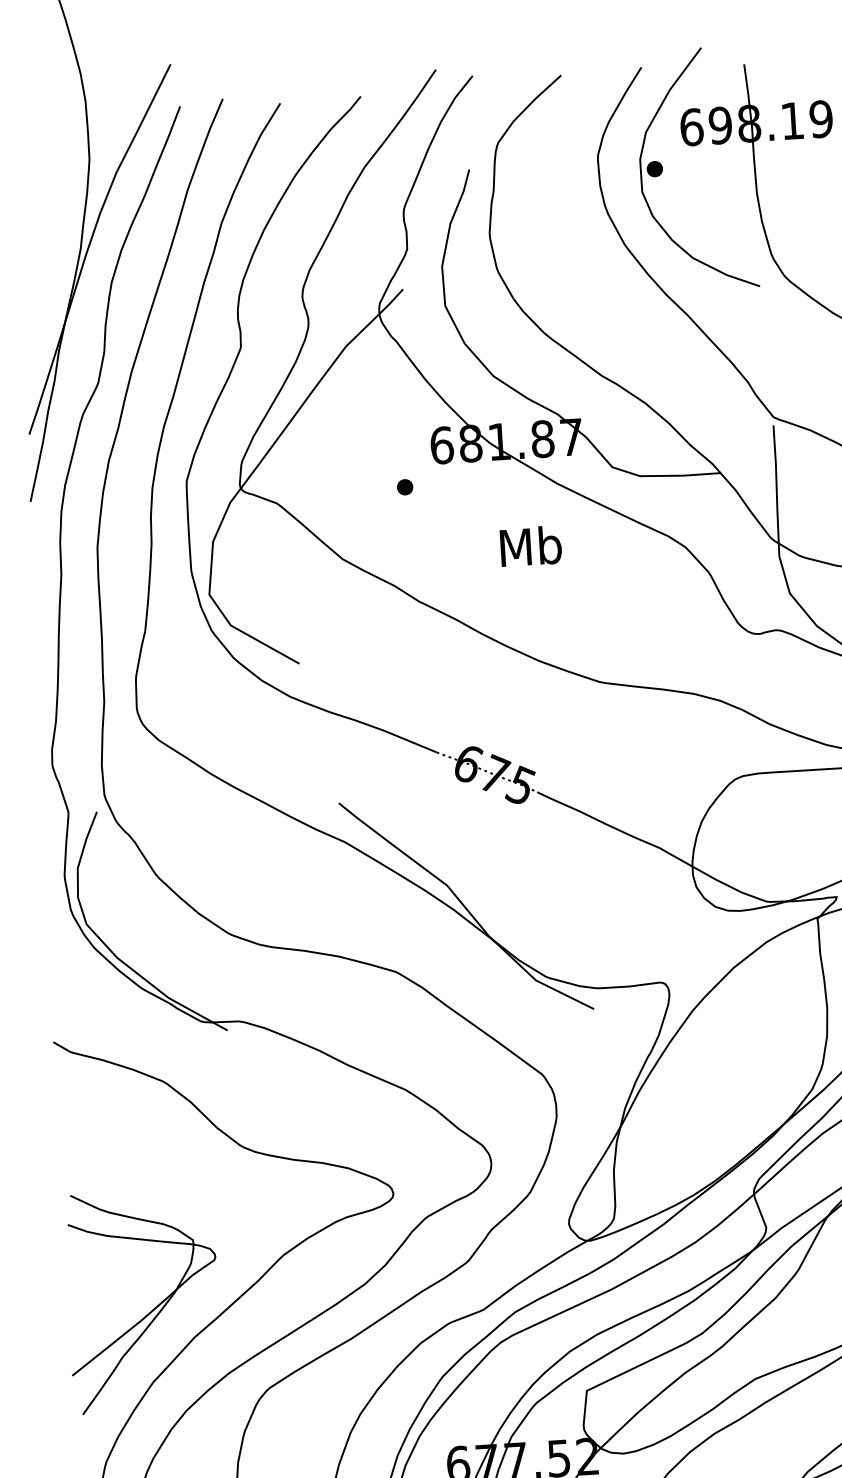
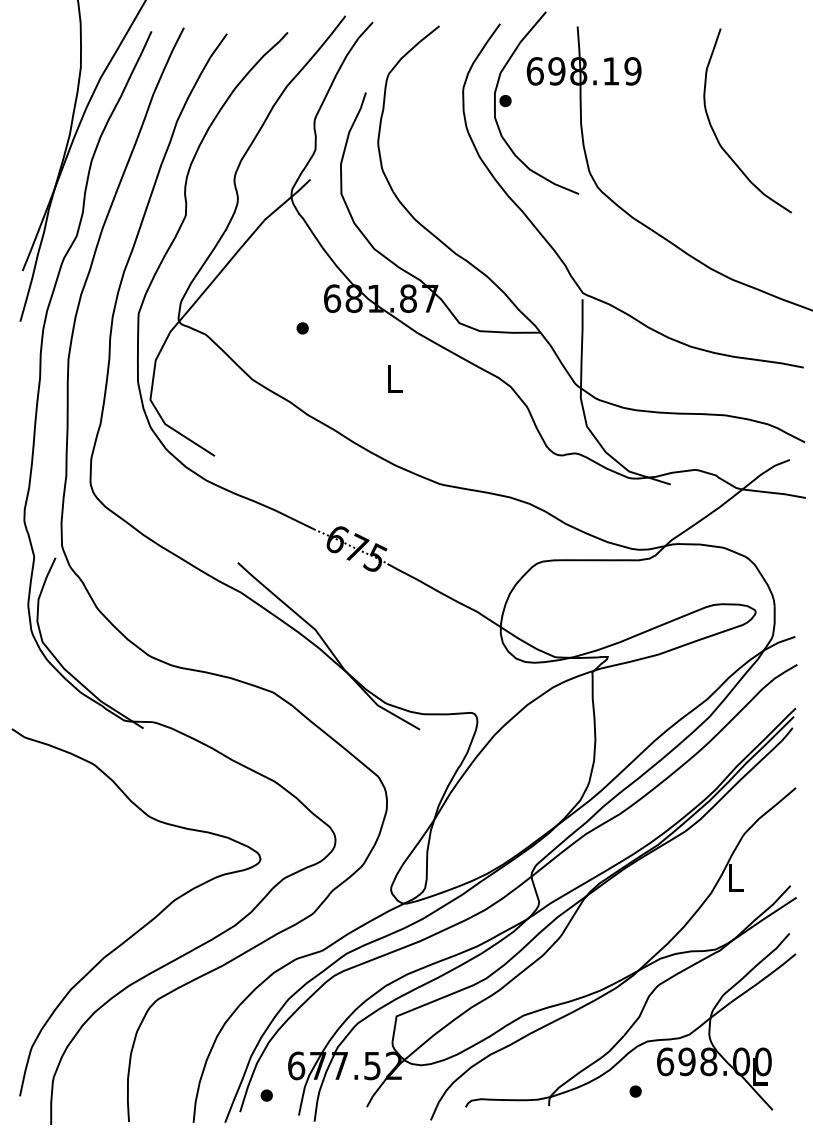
text: (530, 545) -> (394, 378), Mb -> L
part: (153, 1307) -> (74, 933), removed

